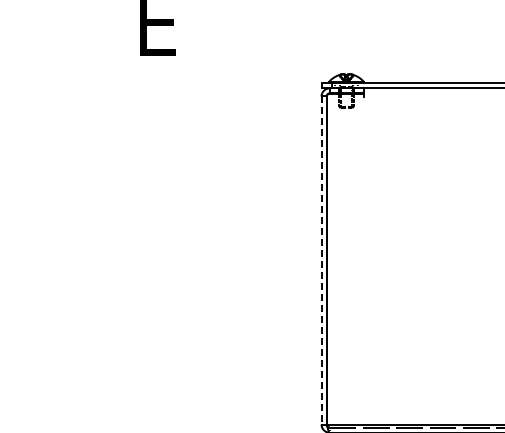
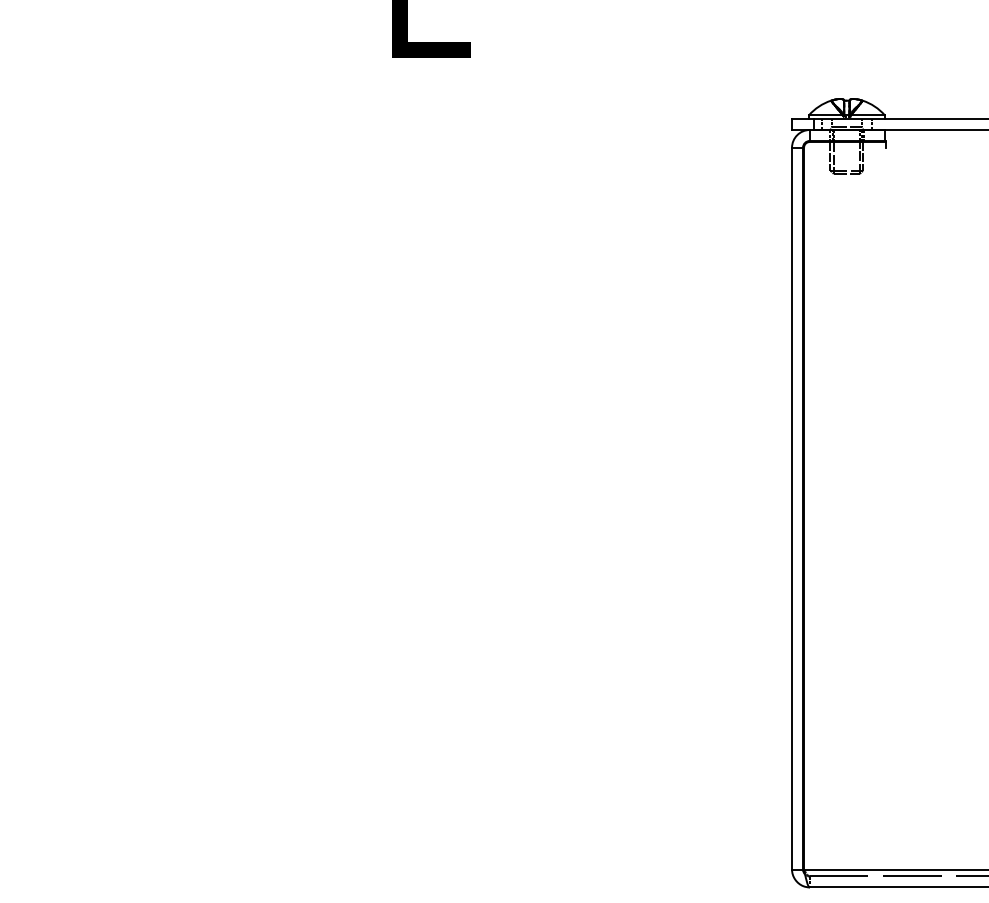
line: (321, 261) -> (791, 510), dashed -> solid

